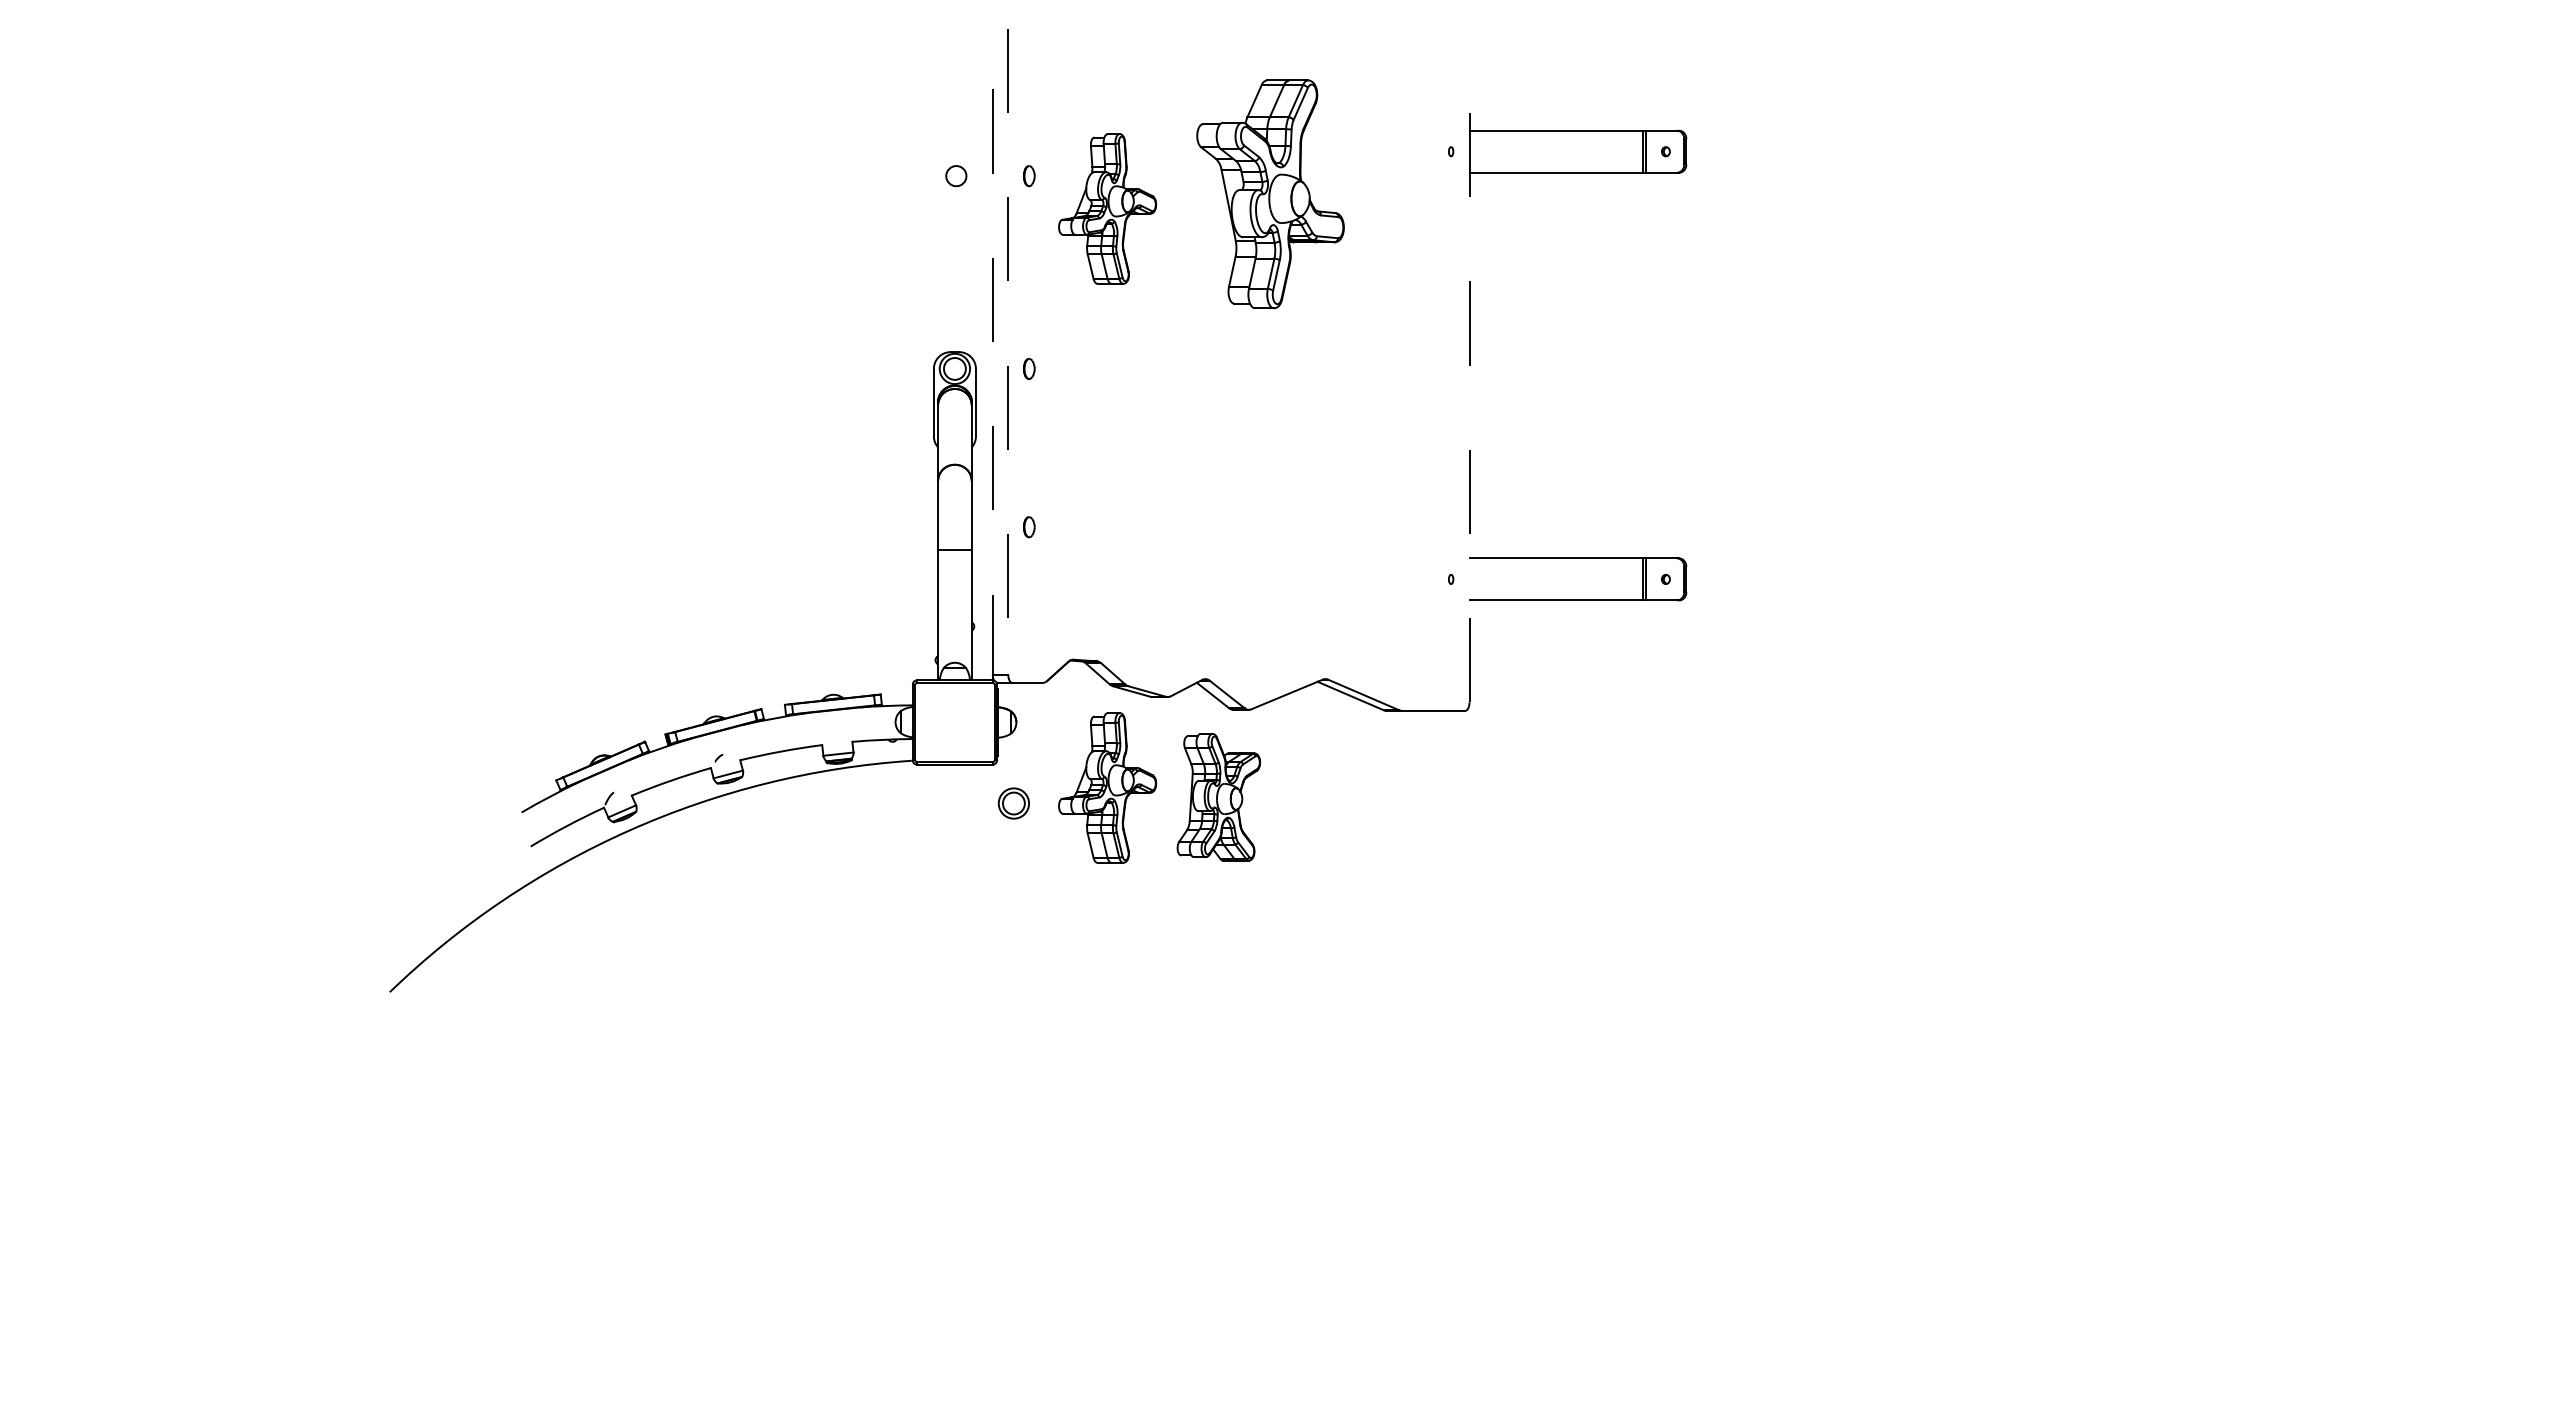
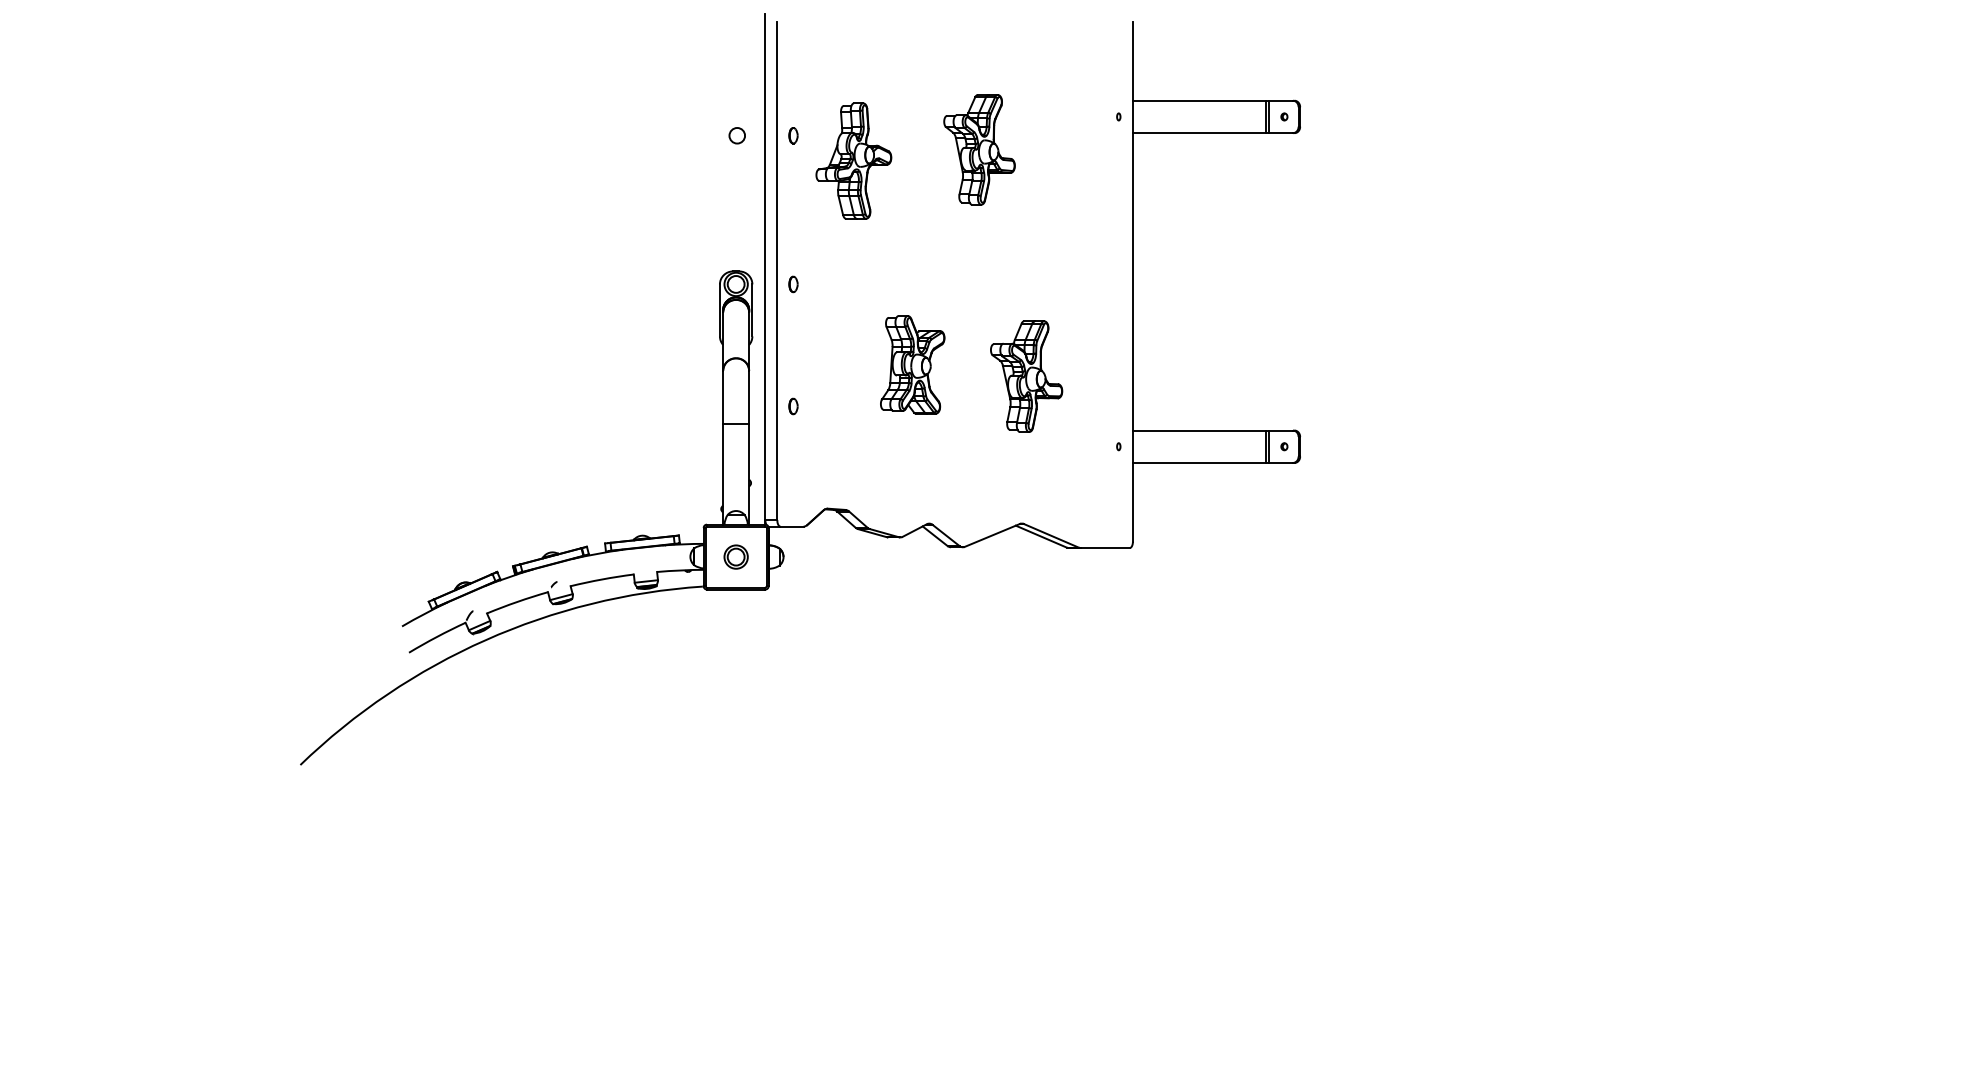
part: (1270, 194) -> (979, 149), size x0.62
line: (992, 348) -> (765, 268), dashed -> solid
line: (1008, 351) -> (777, 270), dashed -> solid
line: (1469, 365) -> (1132, 281), dashed -> solid
part: (1331, 488) -> (1026, 376), added
part: (1107, 787) -> (853, 607), removed
part: (1218, 797) -> (912, 365), moved
part: (1013, 803) -> (735, 557), moved

